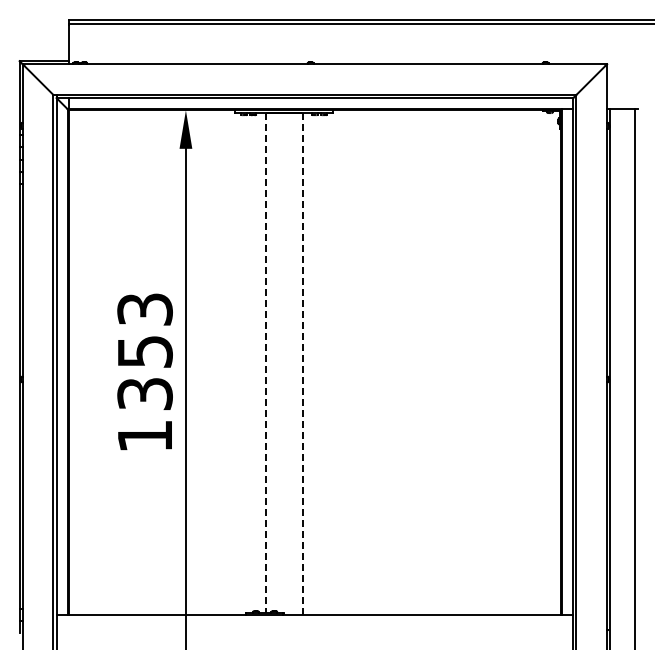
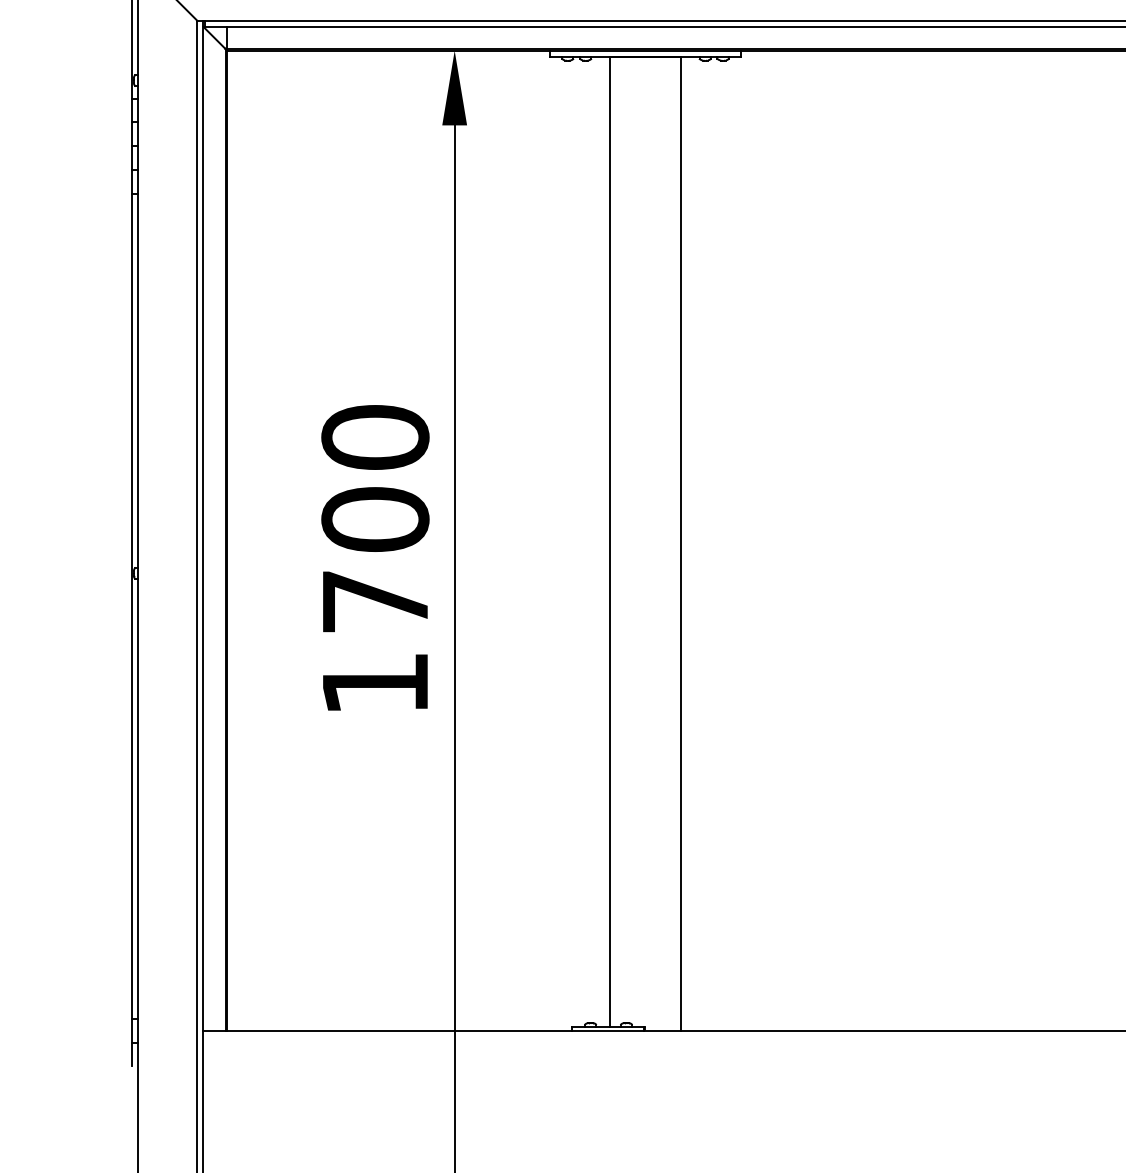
text: (144, 350) -> (374, 517), 1353 -> 1700
line: (265, 363) -> (609, 542), dashed -> solid
line: (302, 364) -> (681, 544), dashed -> solid

